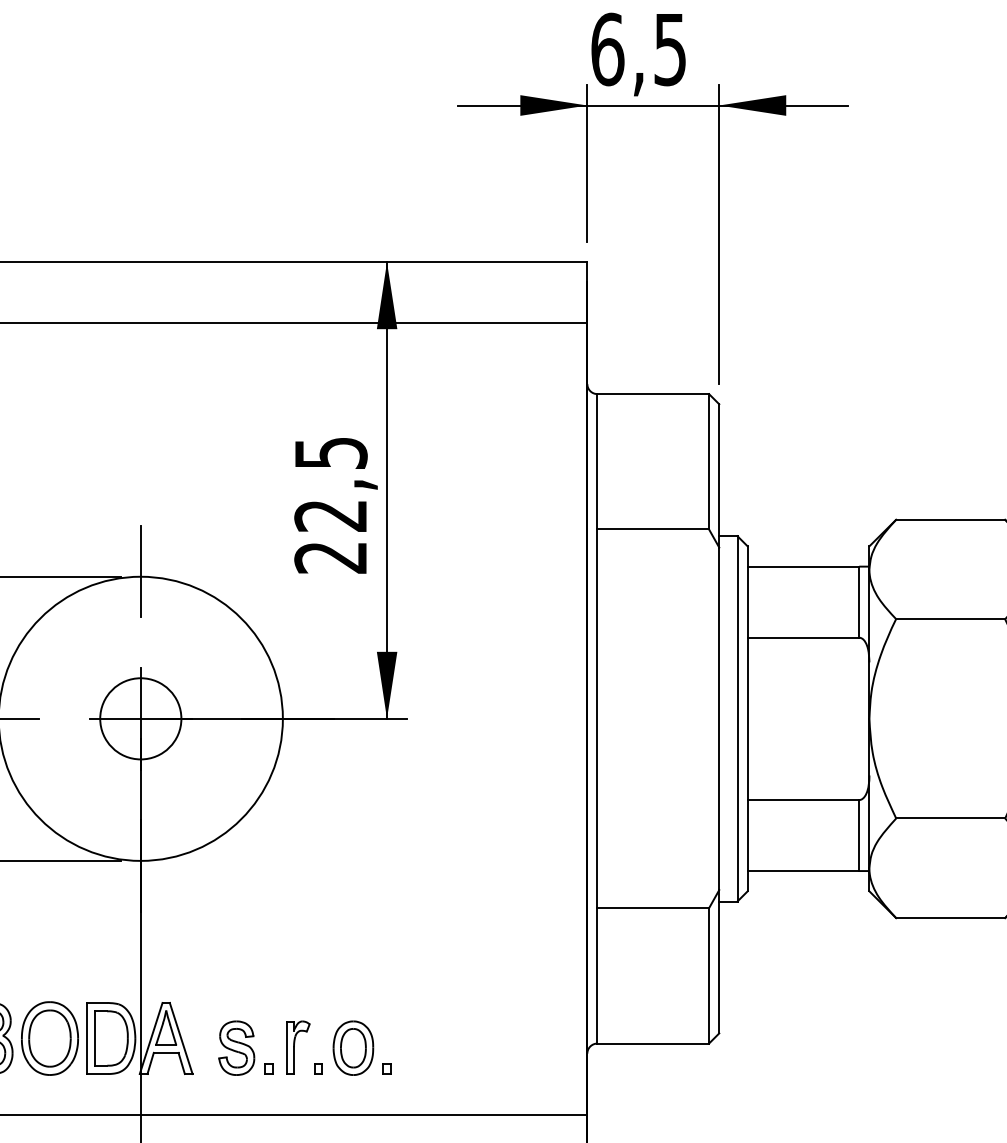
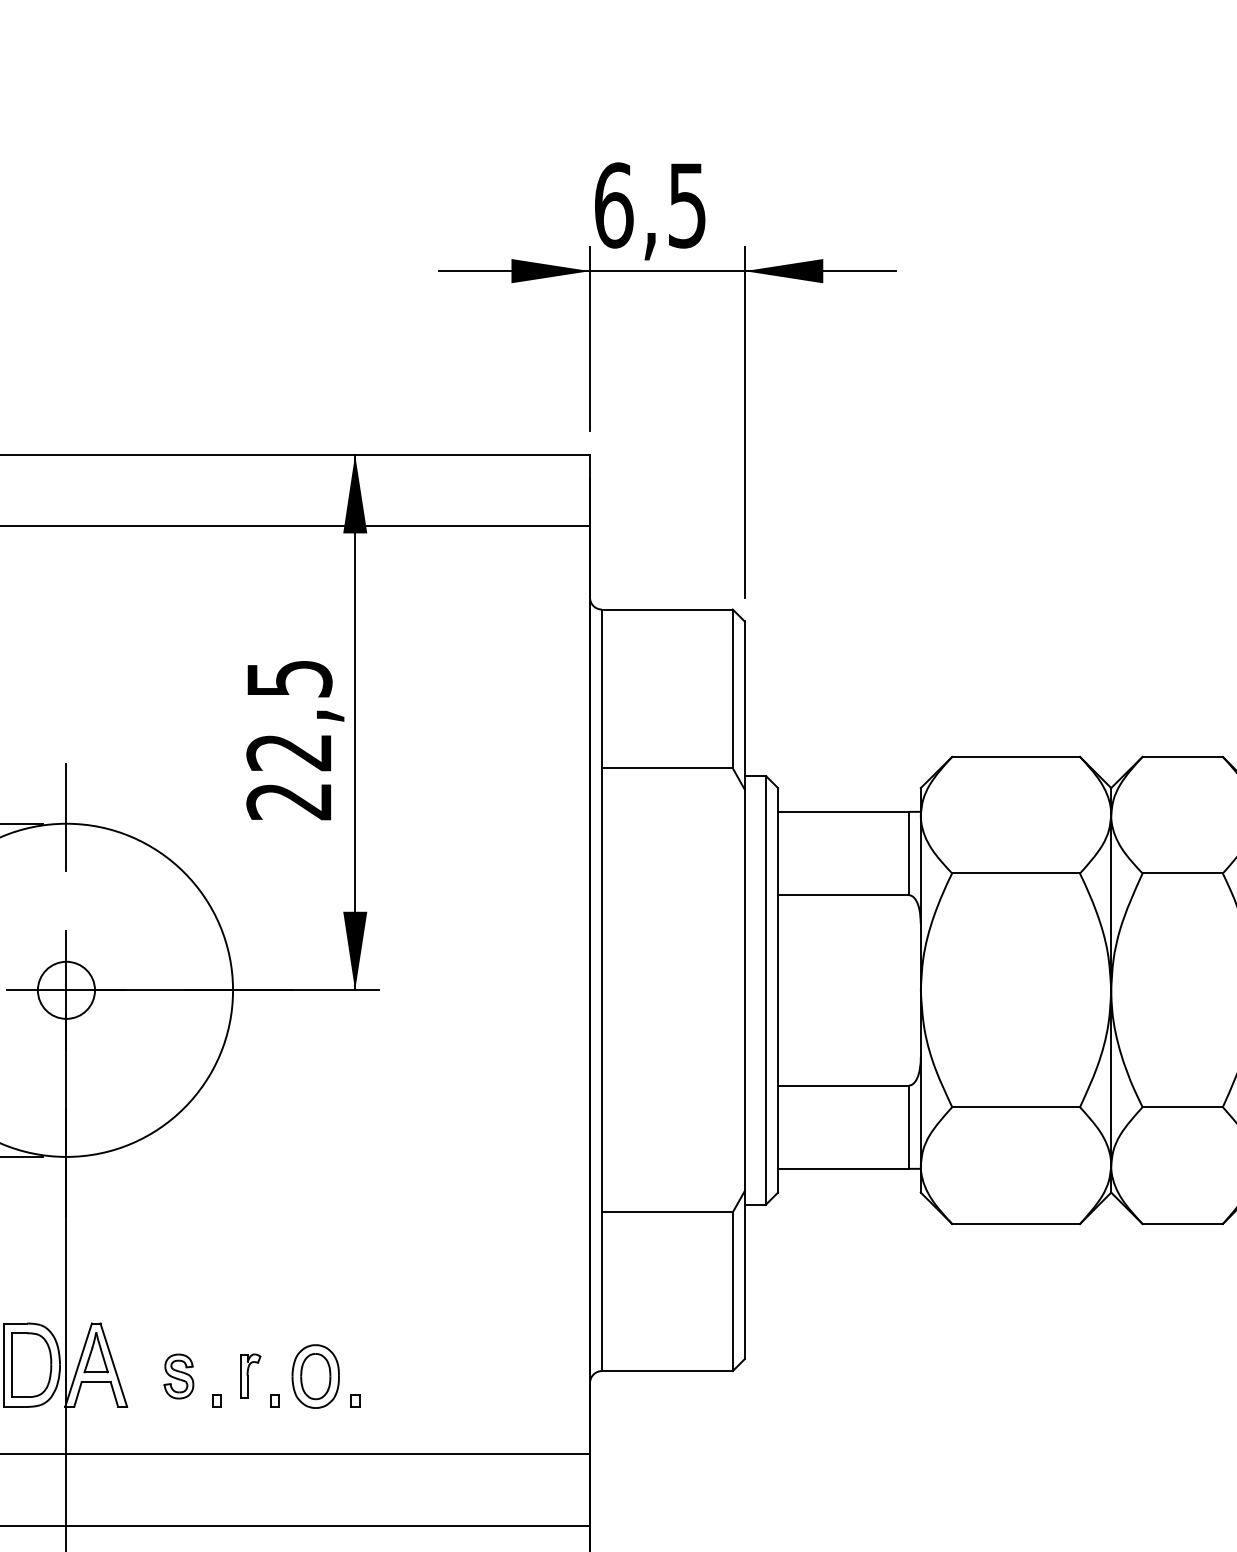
circle: (140, 718) -> (66, 989), size x0.6
part: (297, 1047) -> (250, 1375), size x0.7
part: (236, 1048) -> (178, 1376), size x0.7

